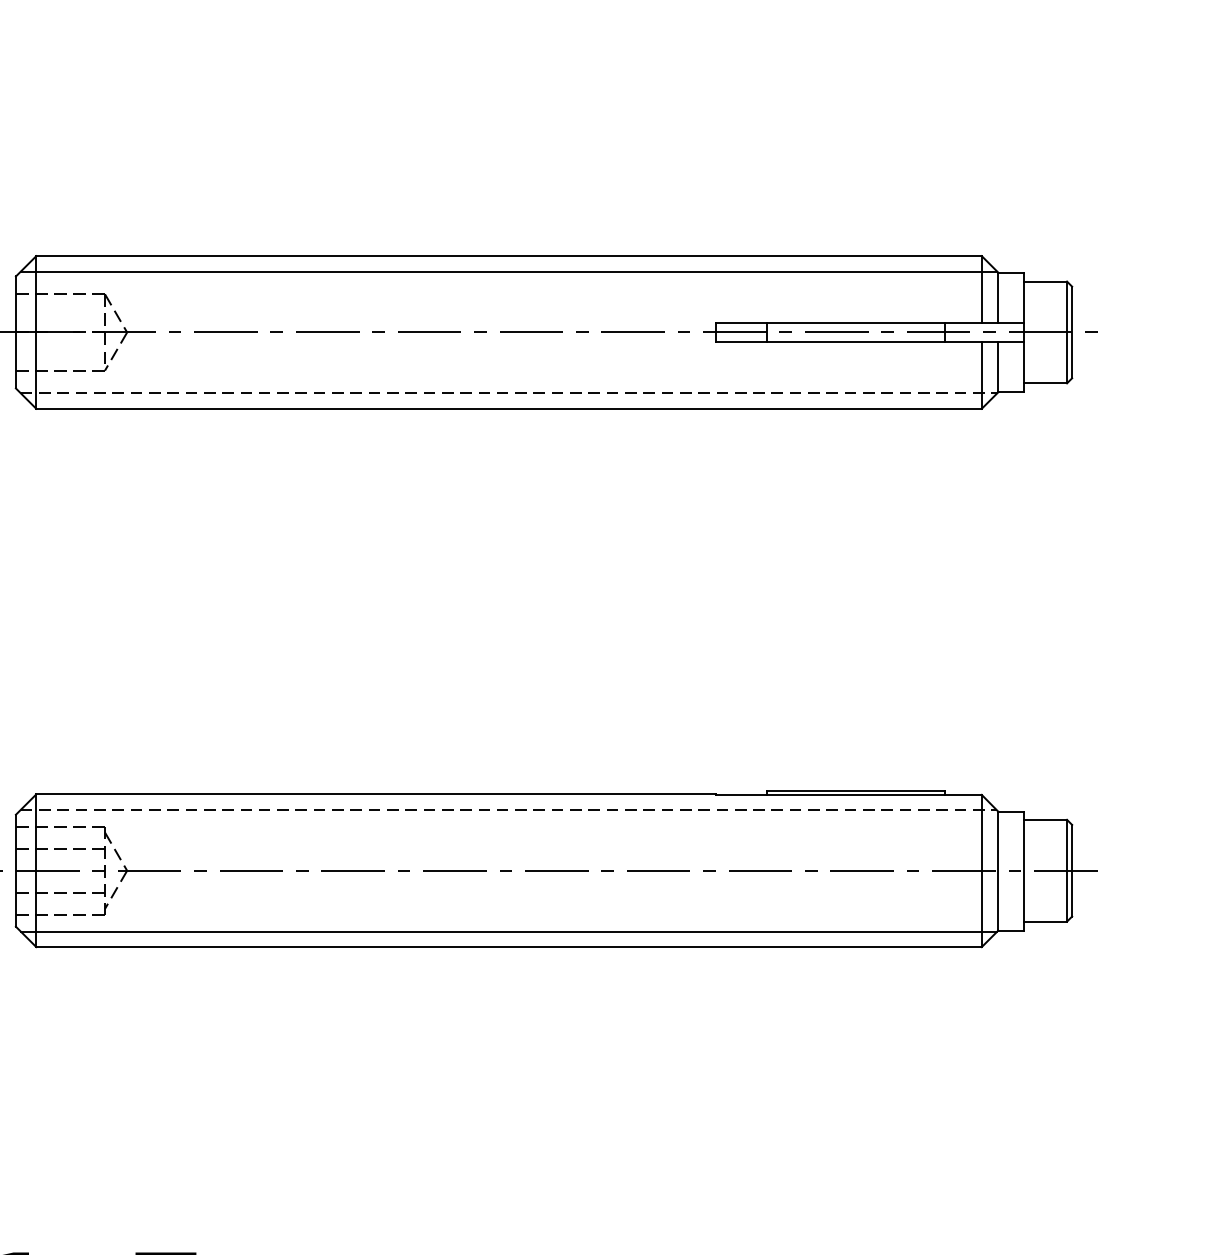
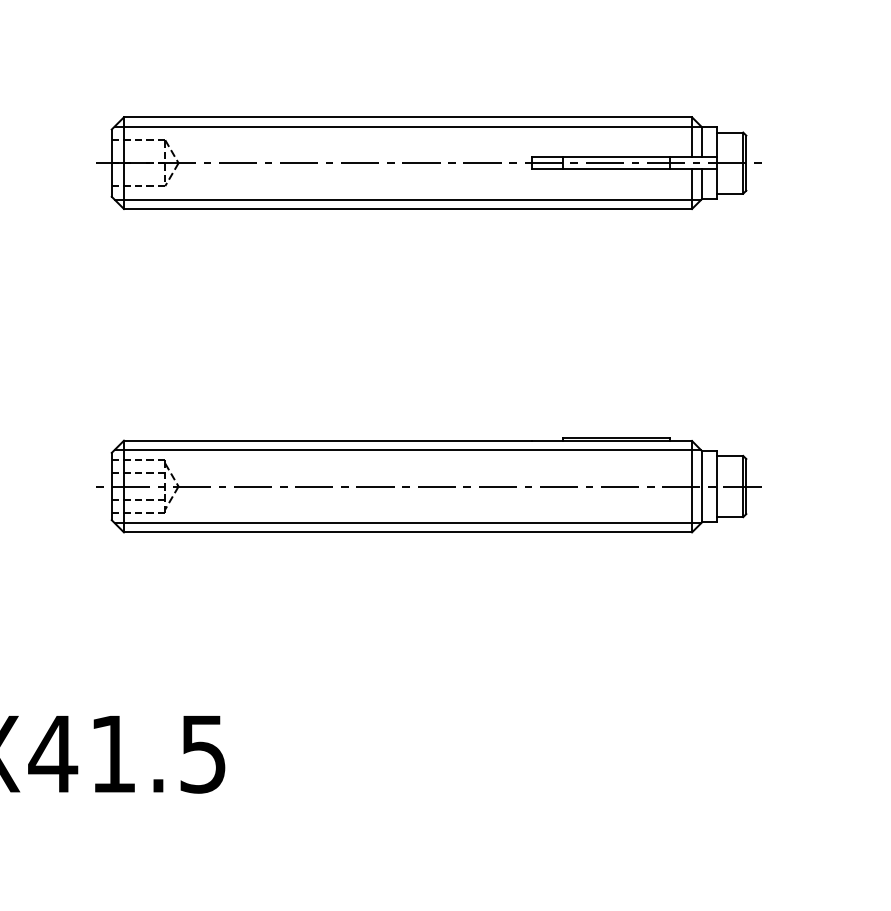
line: (509, 392) -> (408, 199), dashed -> solid
line: (509, 810) -> (408, 450), dashed -> solid

